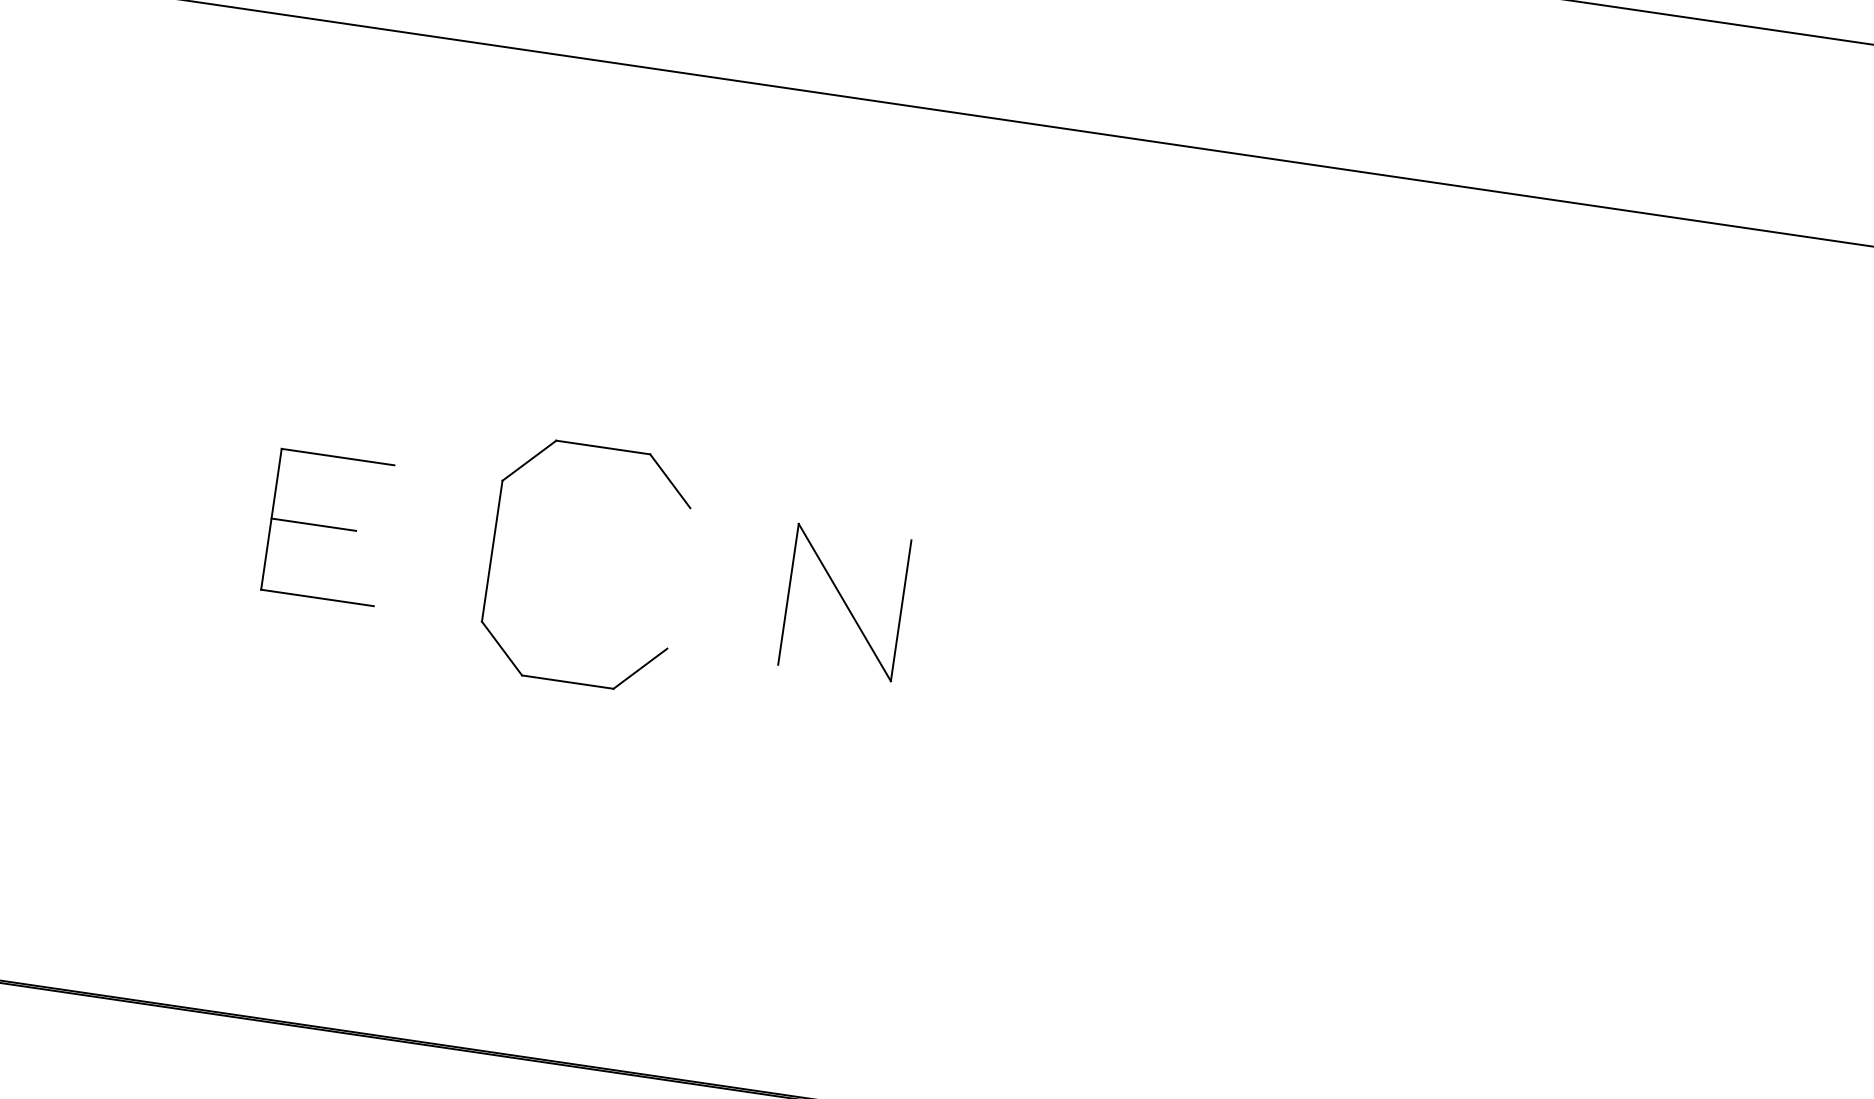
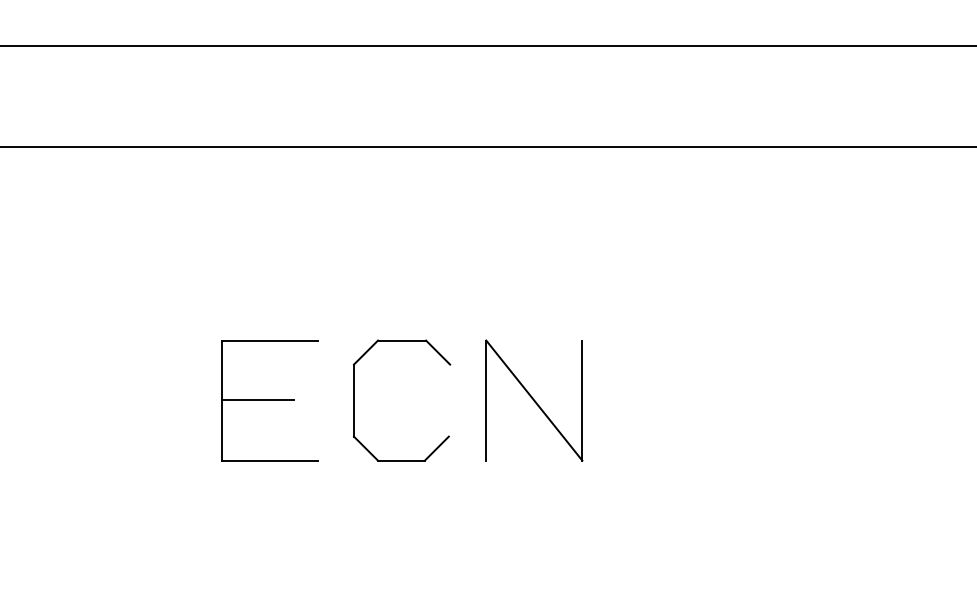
part: (327, 526) -> (269, 400), size x1.67
part: (845, 602) -> (534, 400), size x1.67

